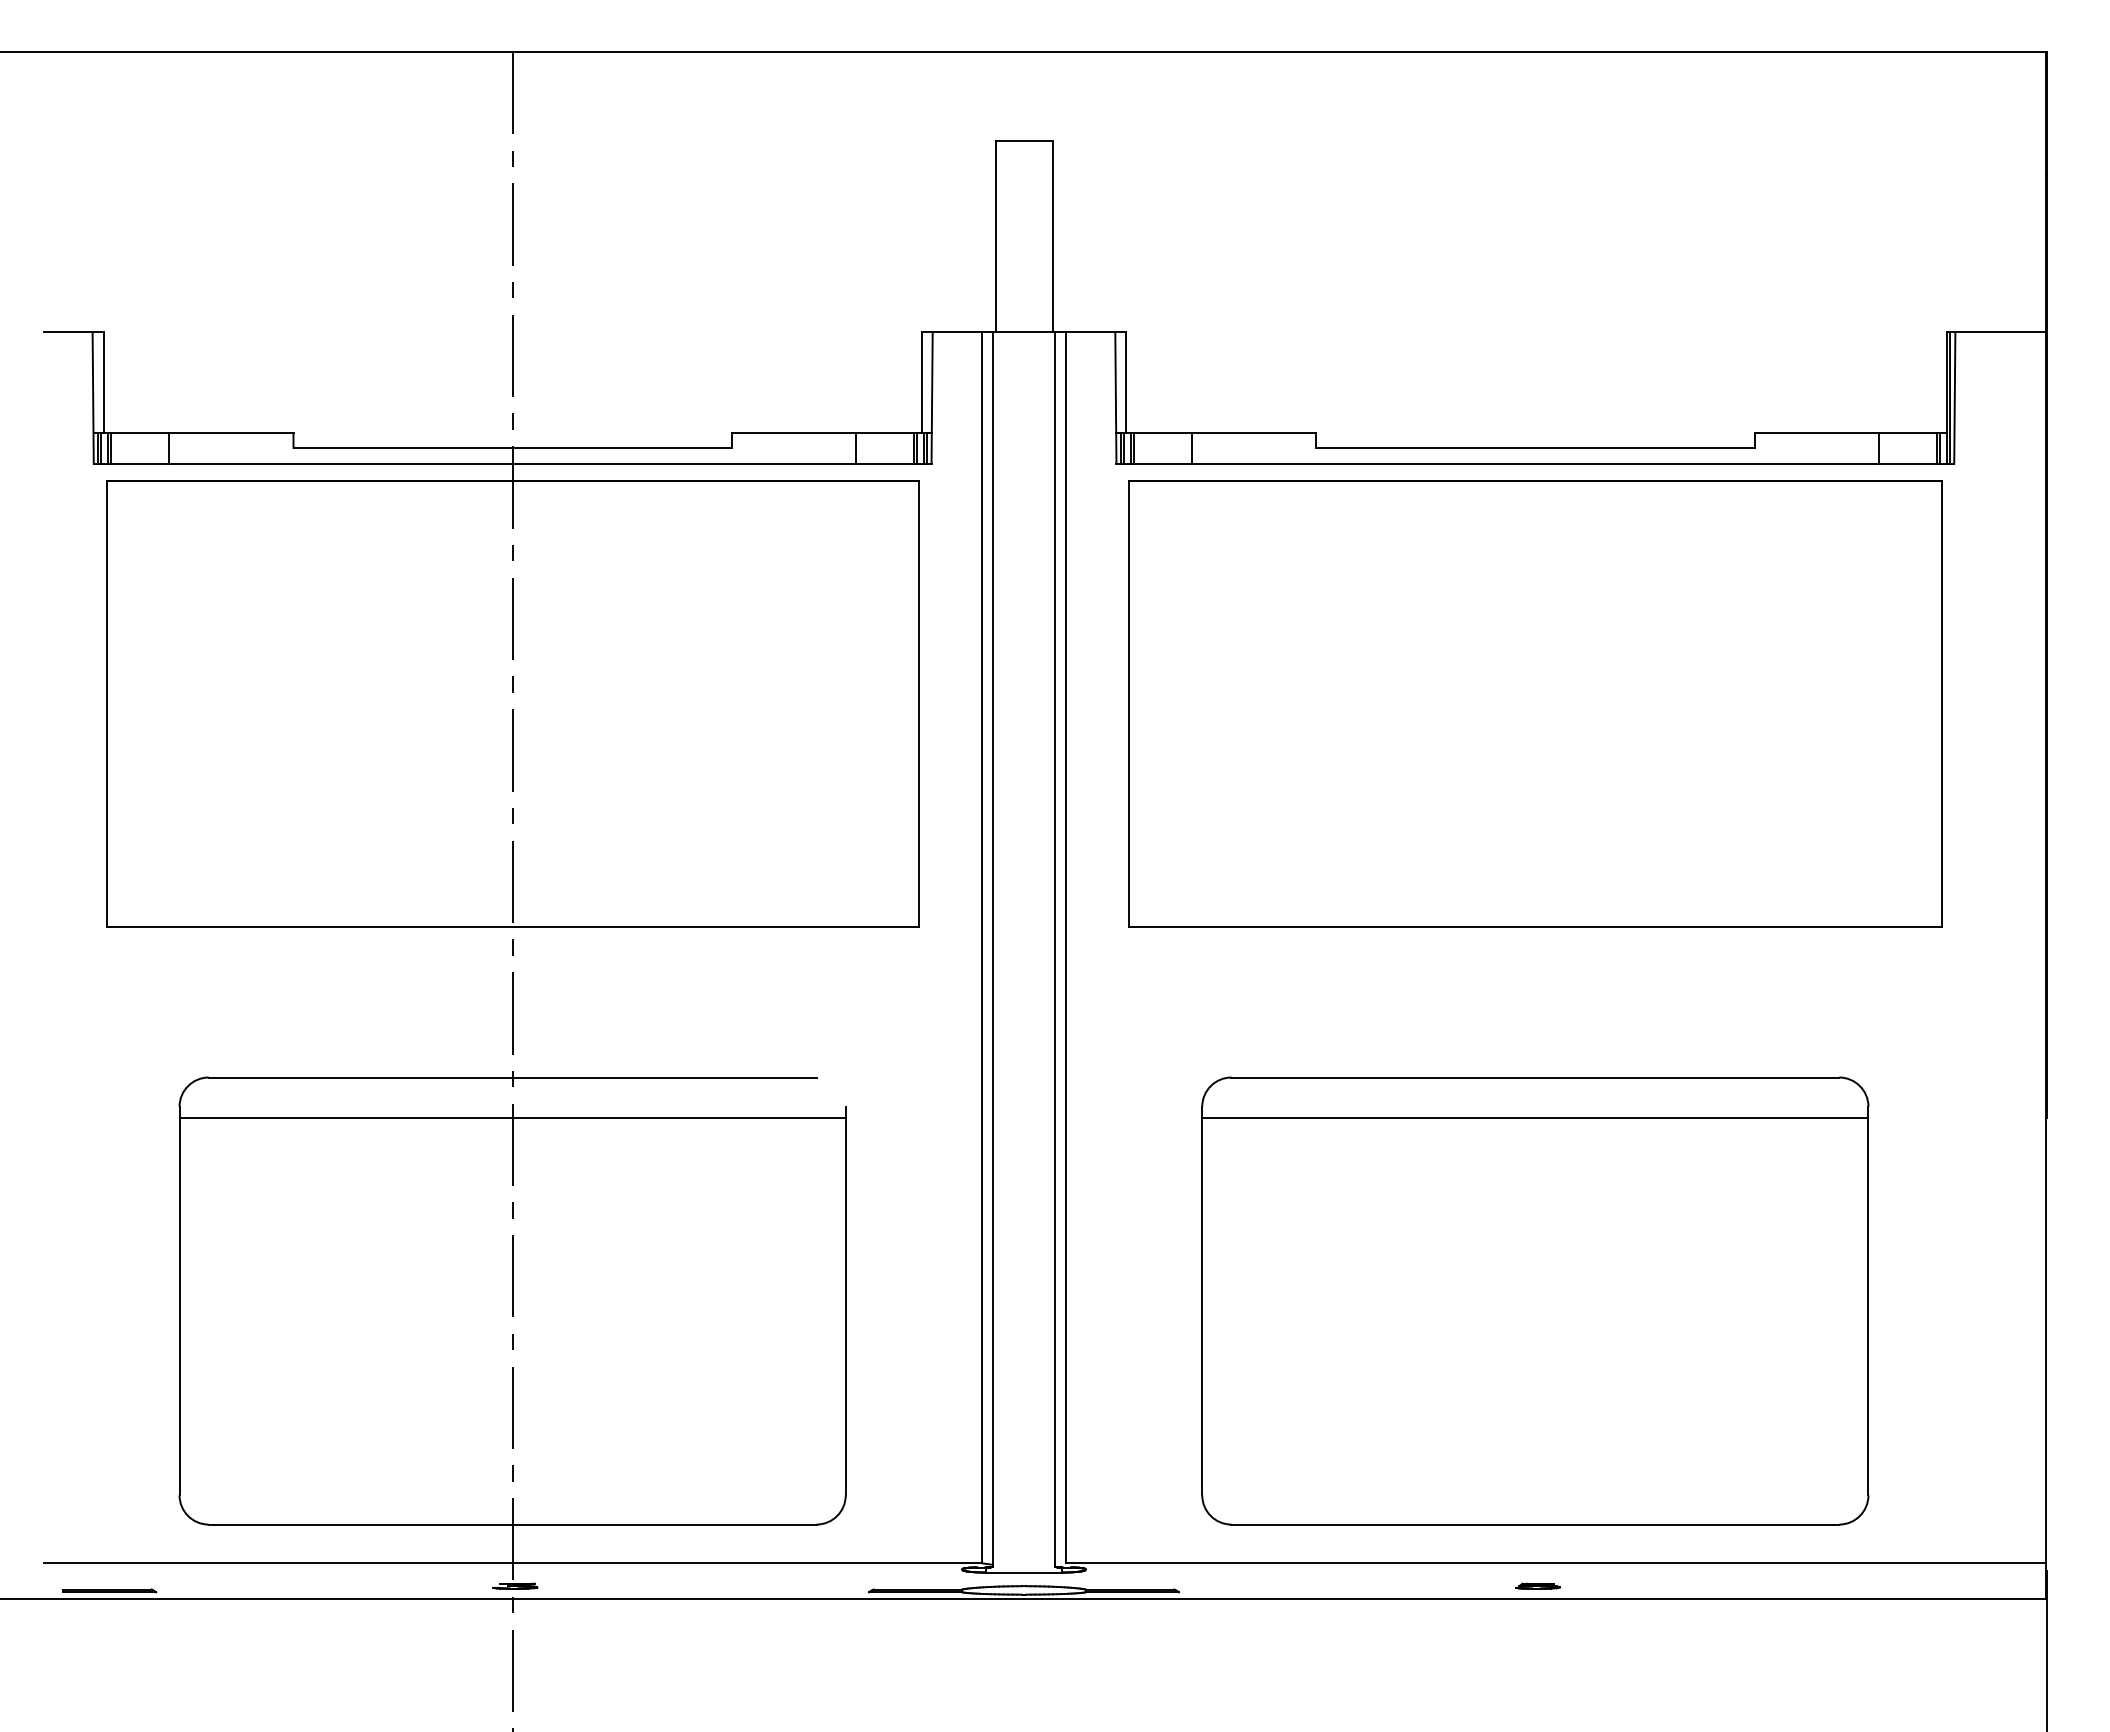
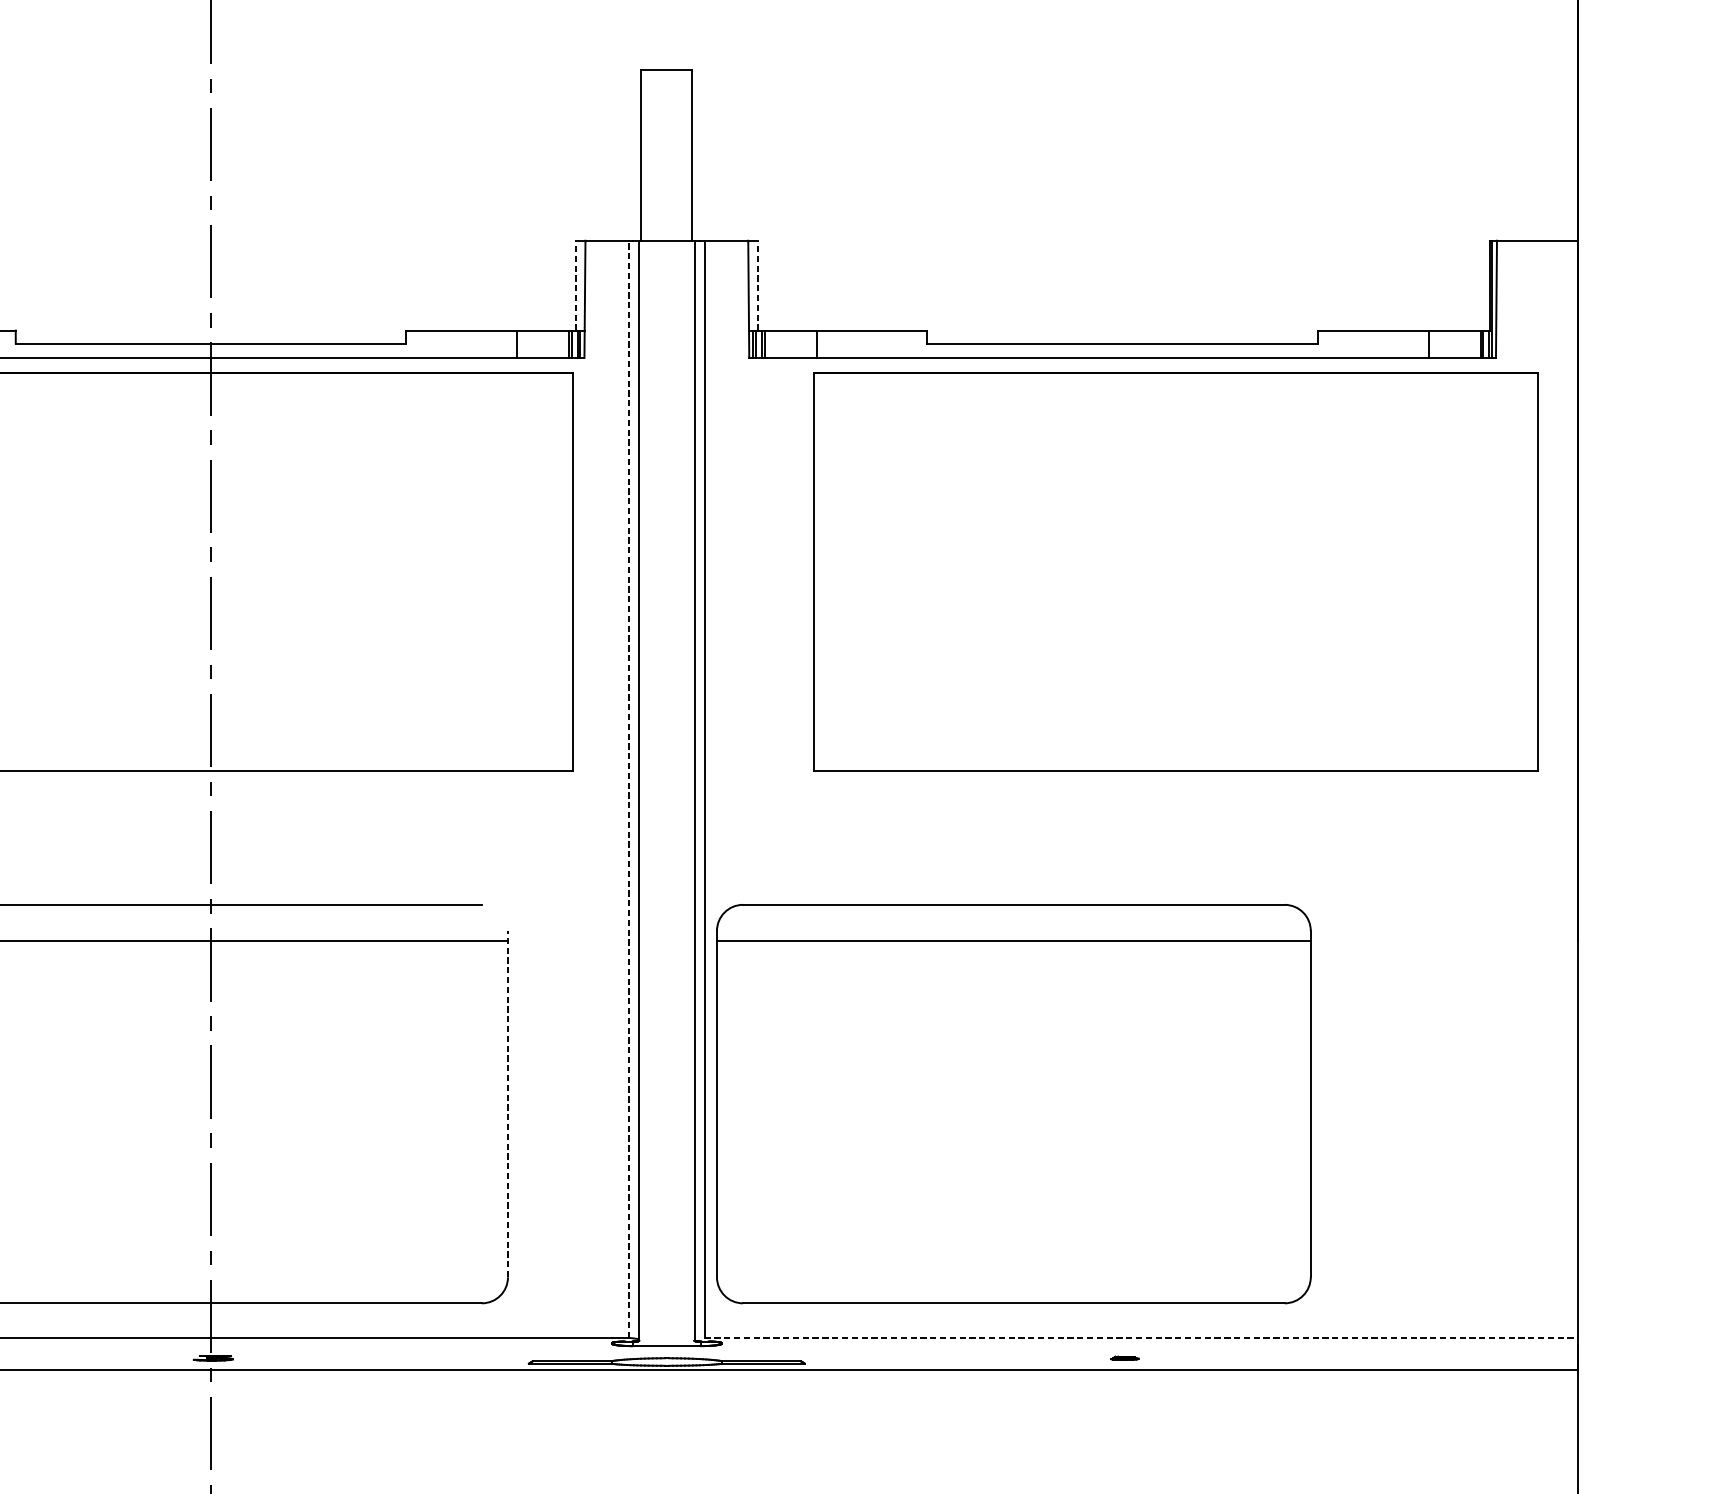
line: (921, 382) -> (575, 285), solid -> dashed
line: (1126, 382) -> (758, 285), solid -> dashed
part: (1535, 703) -> (1176, 571), moved
line: (981, 947) -> (628, 788), solid -> dashed
line: (845, 1300) -> (507, 1103), solid -> dashed
part: (1535, 1300) -> (1014, 1103), moved
line: (1556, 1563) -> (1141, 1338), solid -> dashed
part: (1537, 1585) -> (1124, 1357), size x0.7

